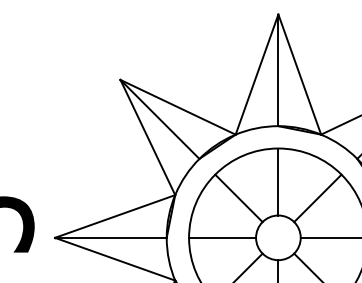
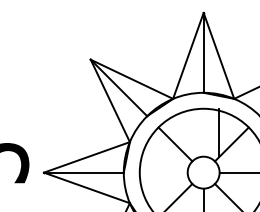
line: (278, 181) -> (218, 132), moved
line: (222, 237) -> (163, 172), removed

